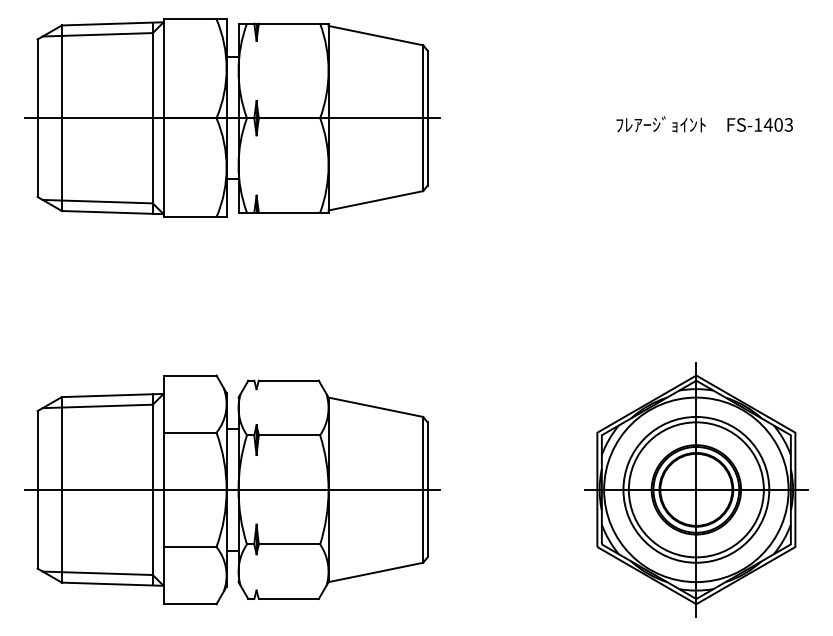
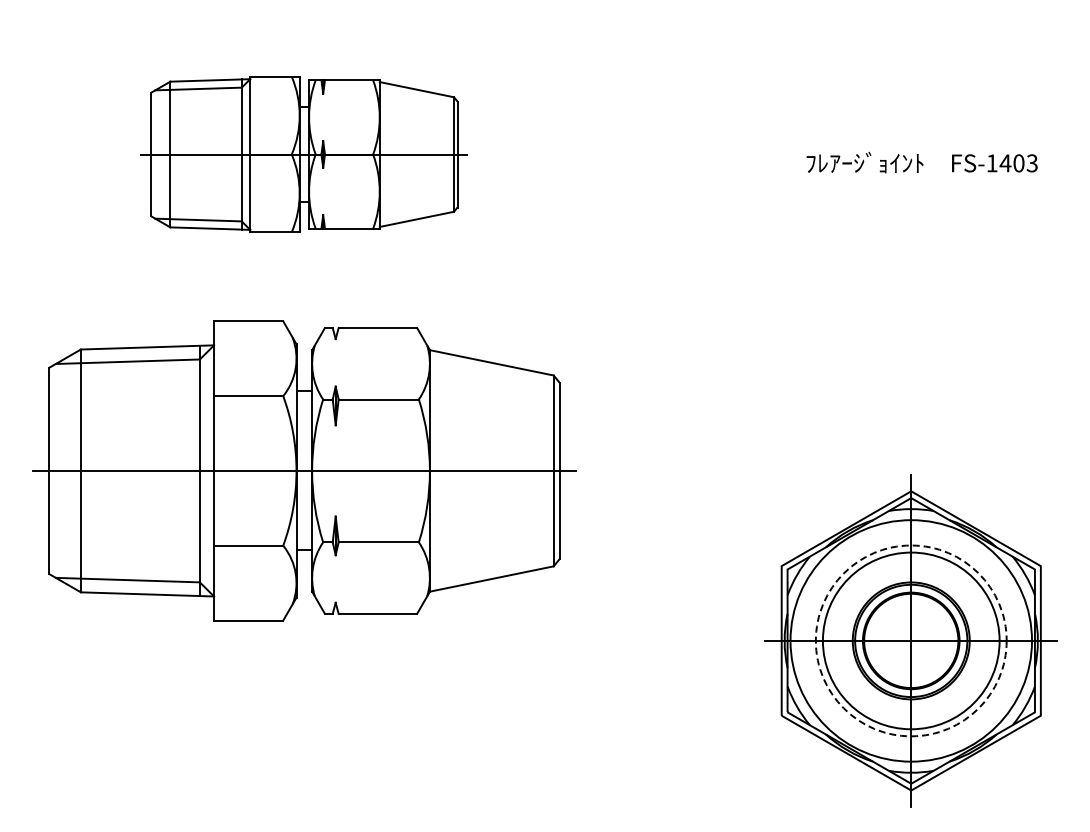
part: (232, 118) -> (304, 154), size x0.6
part: (232, 489) -> (304, 470), moved
circle: (695, 489) -> (910, 640), solid -> dashed

